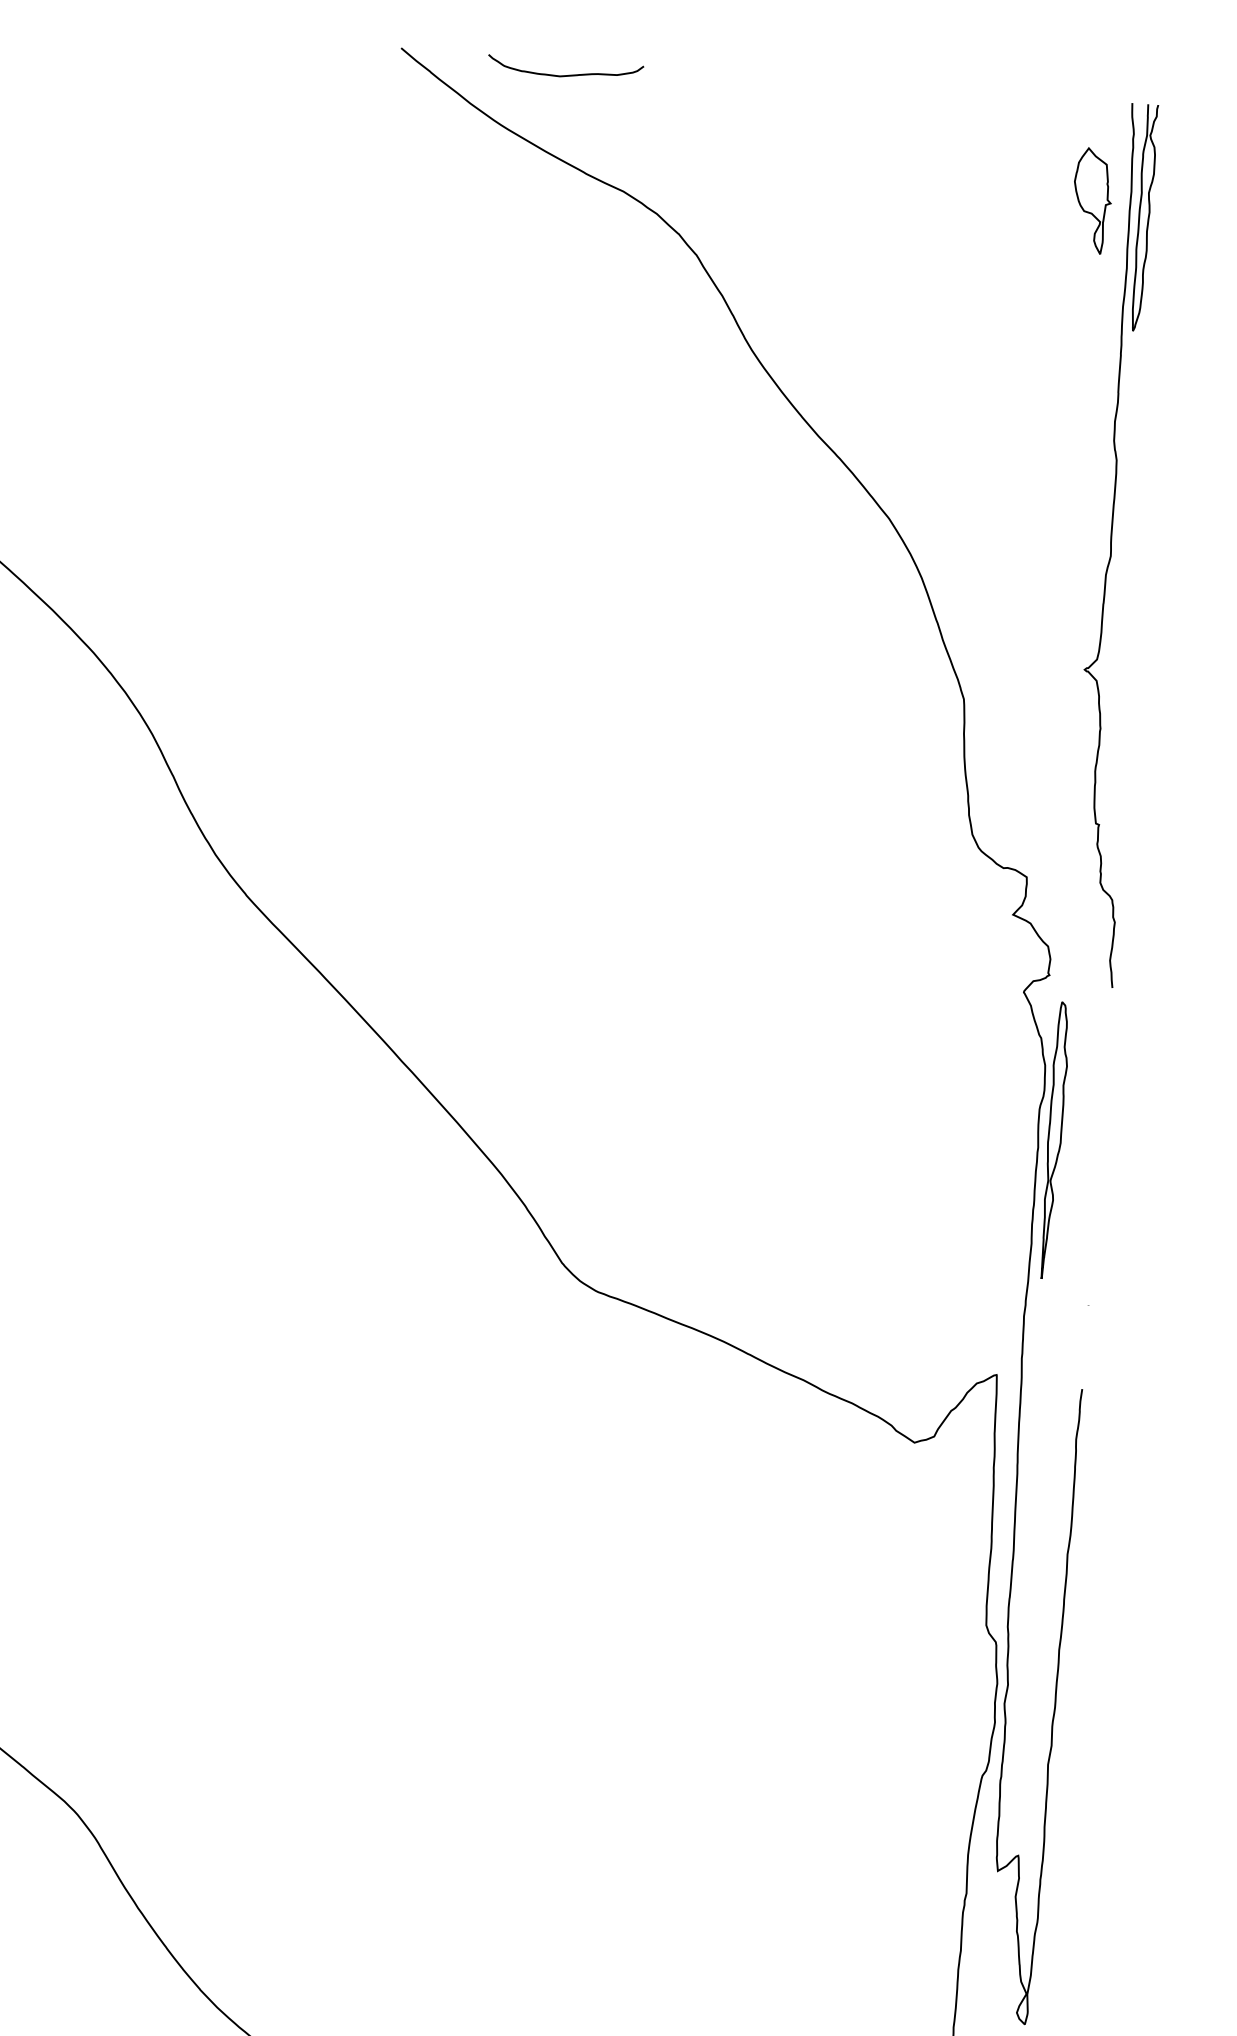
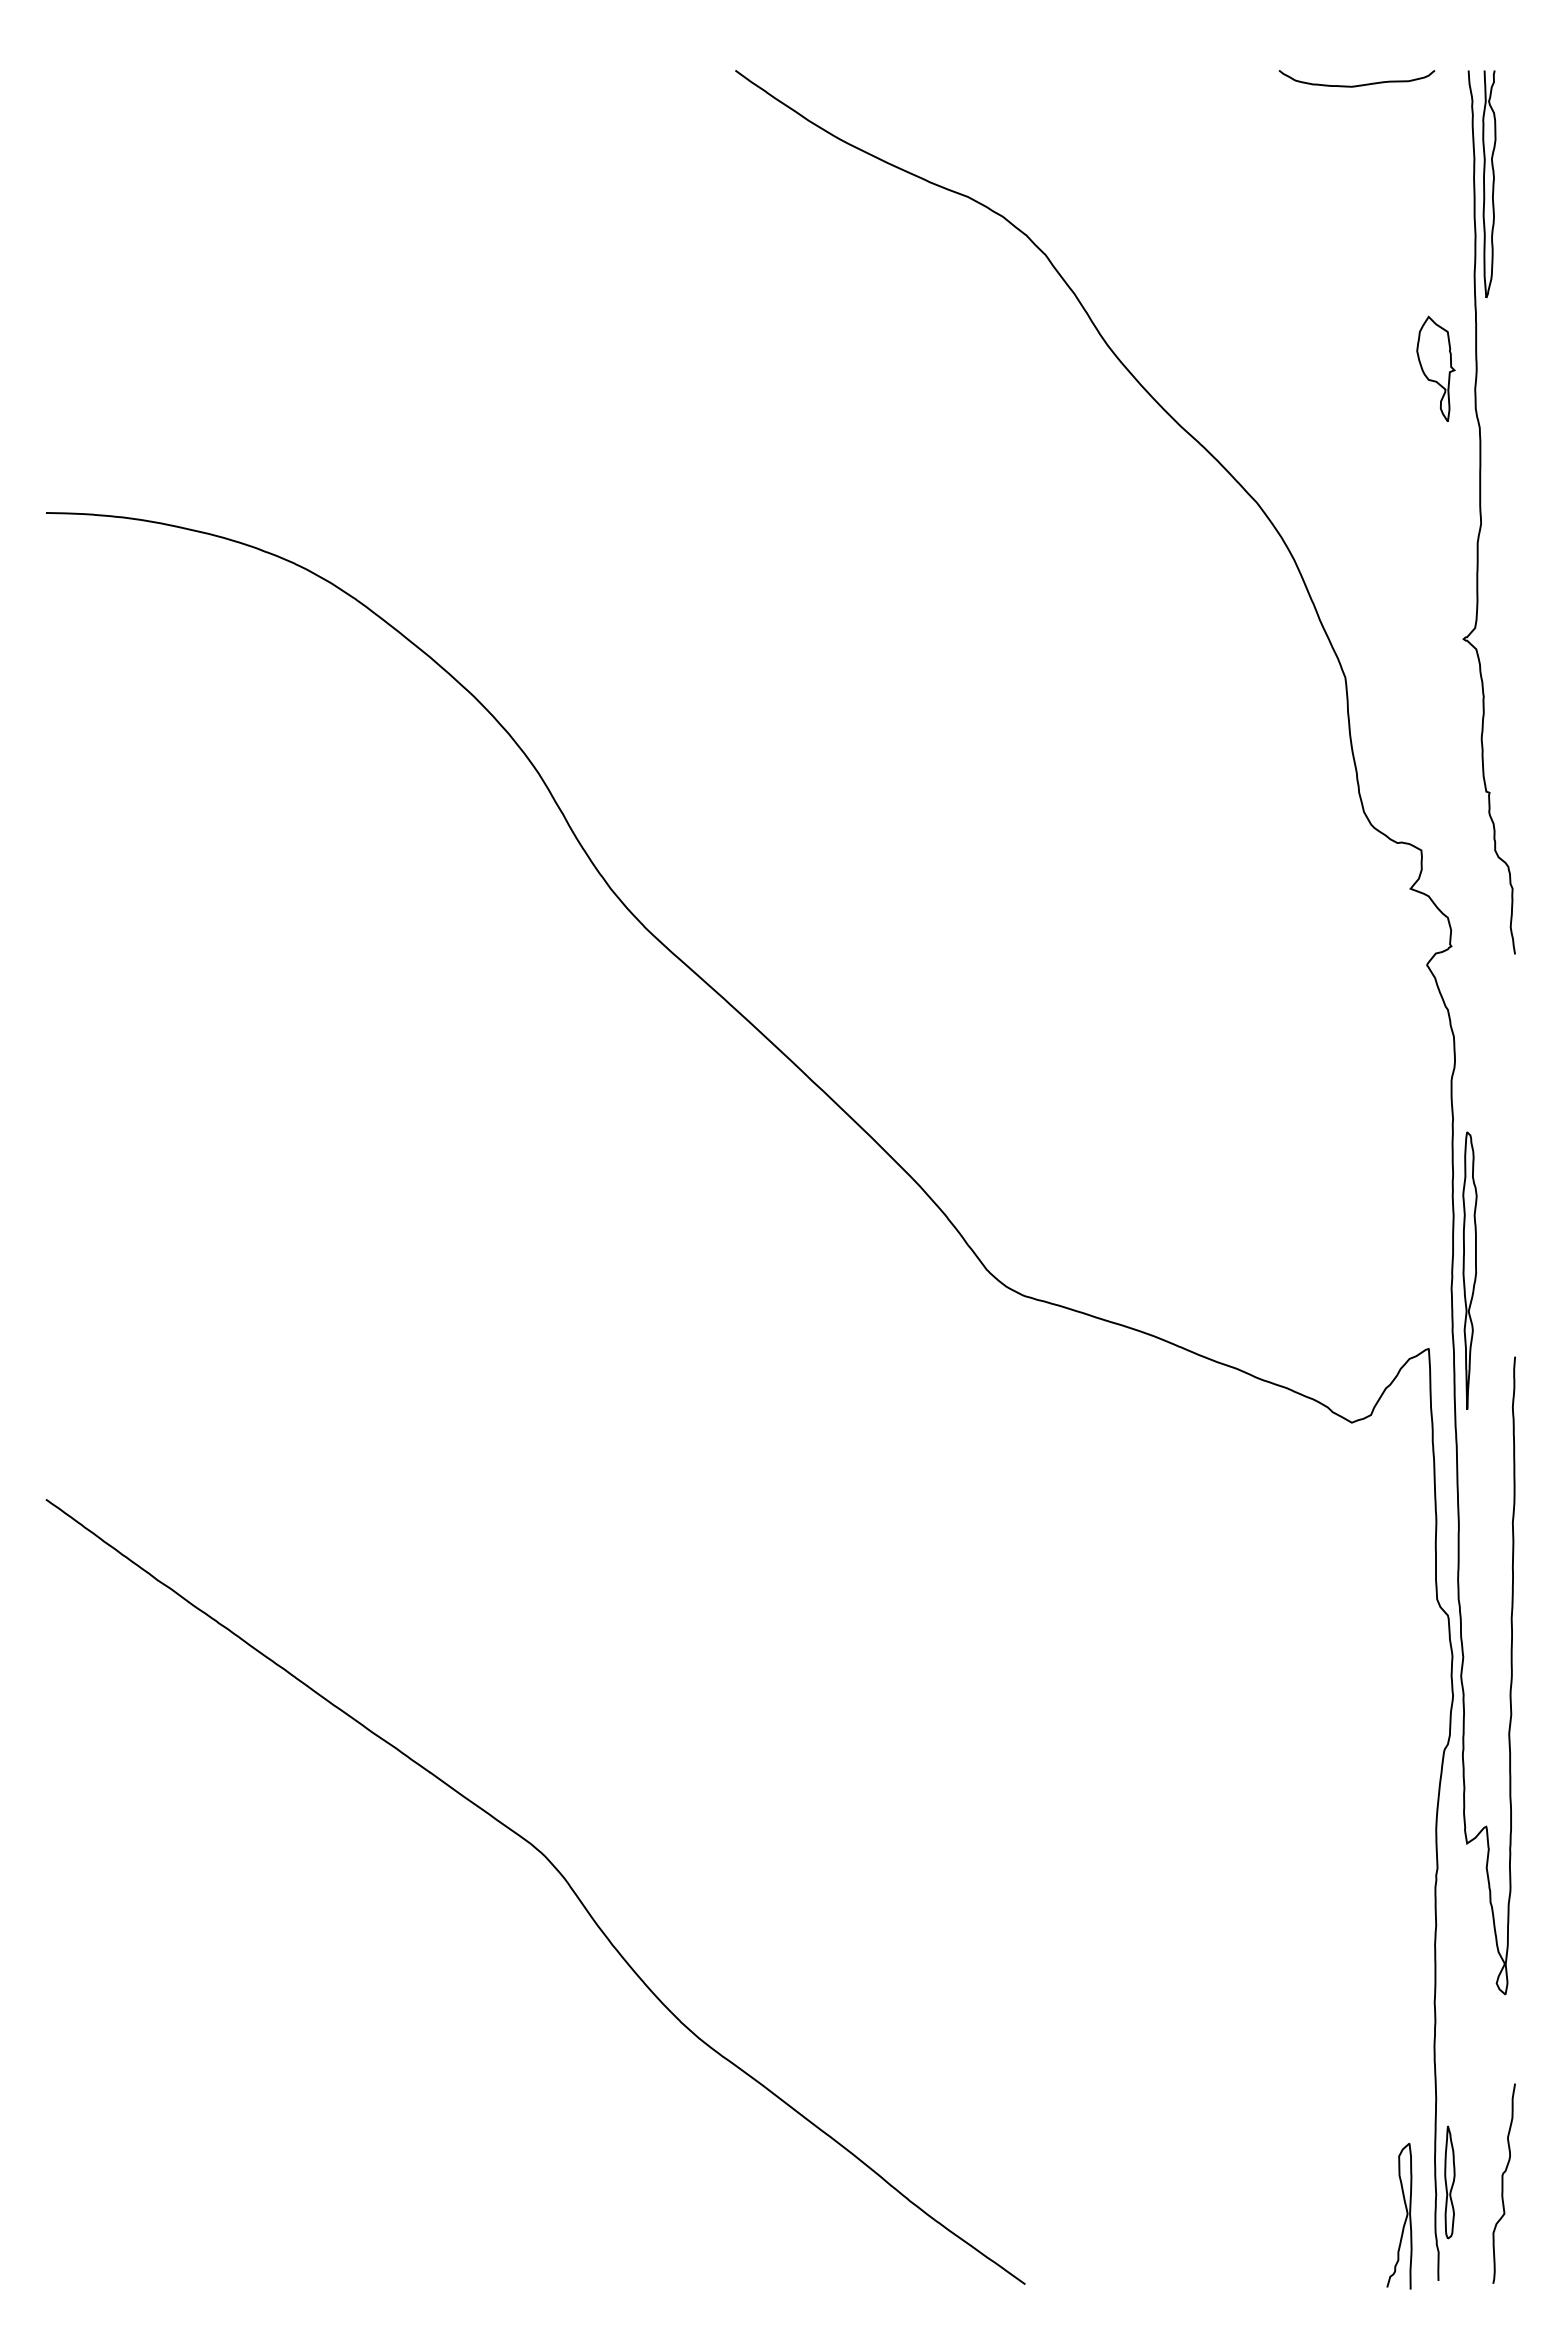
curve: (567, 74) -> (1359, 84), moved
part: (1091, 200) -> (1435, 368), moved
part: (1054, 1140) -> (1469, 1270), moved

